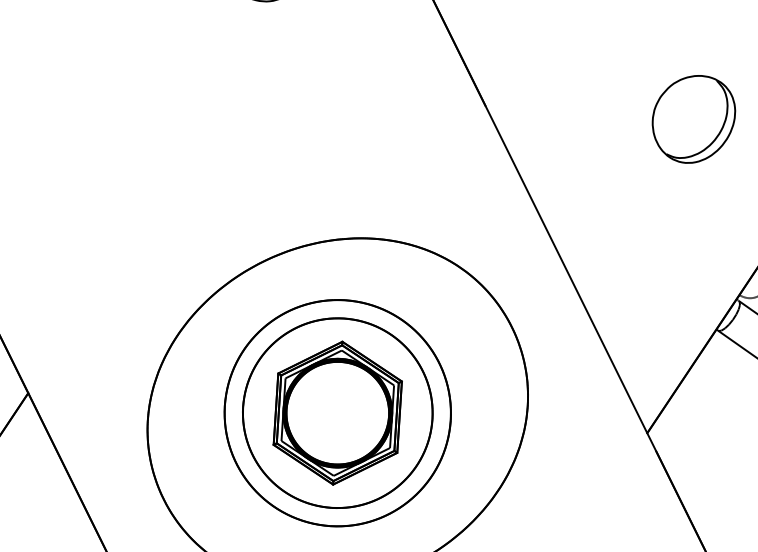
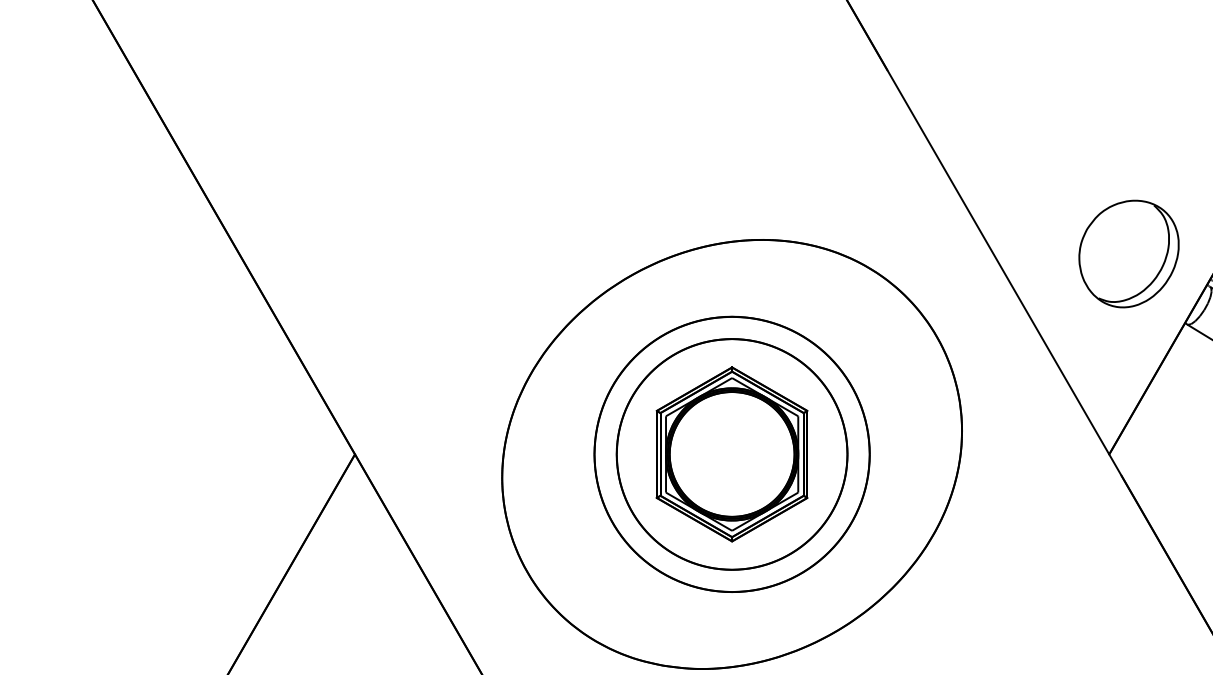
part: (693, 118) -> (1128, 253), moved

